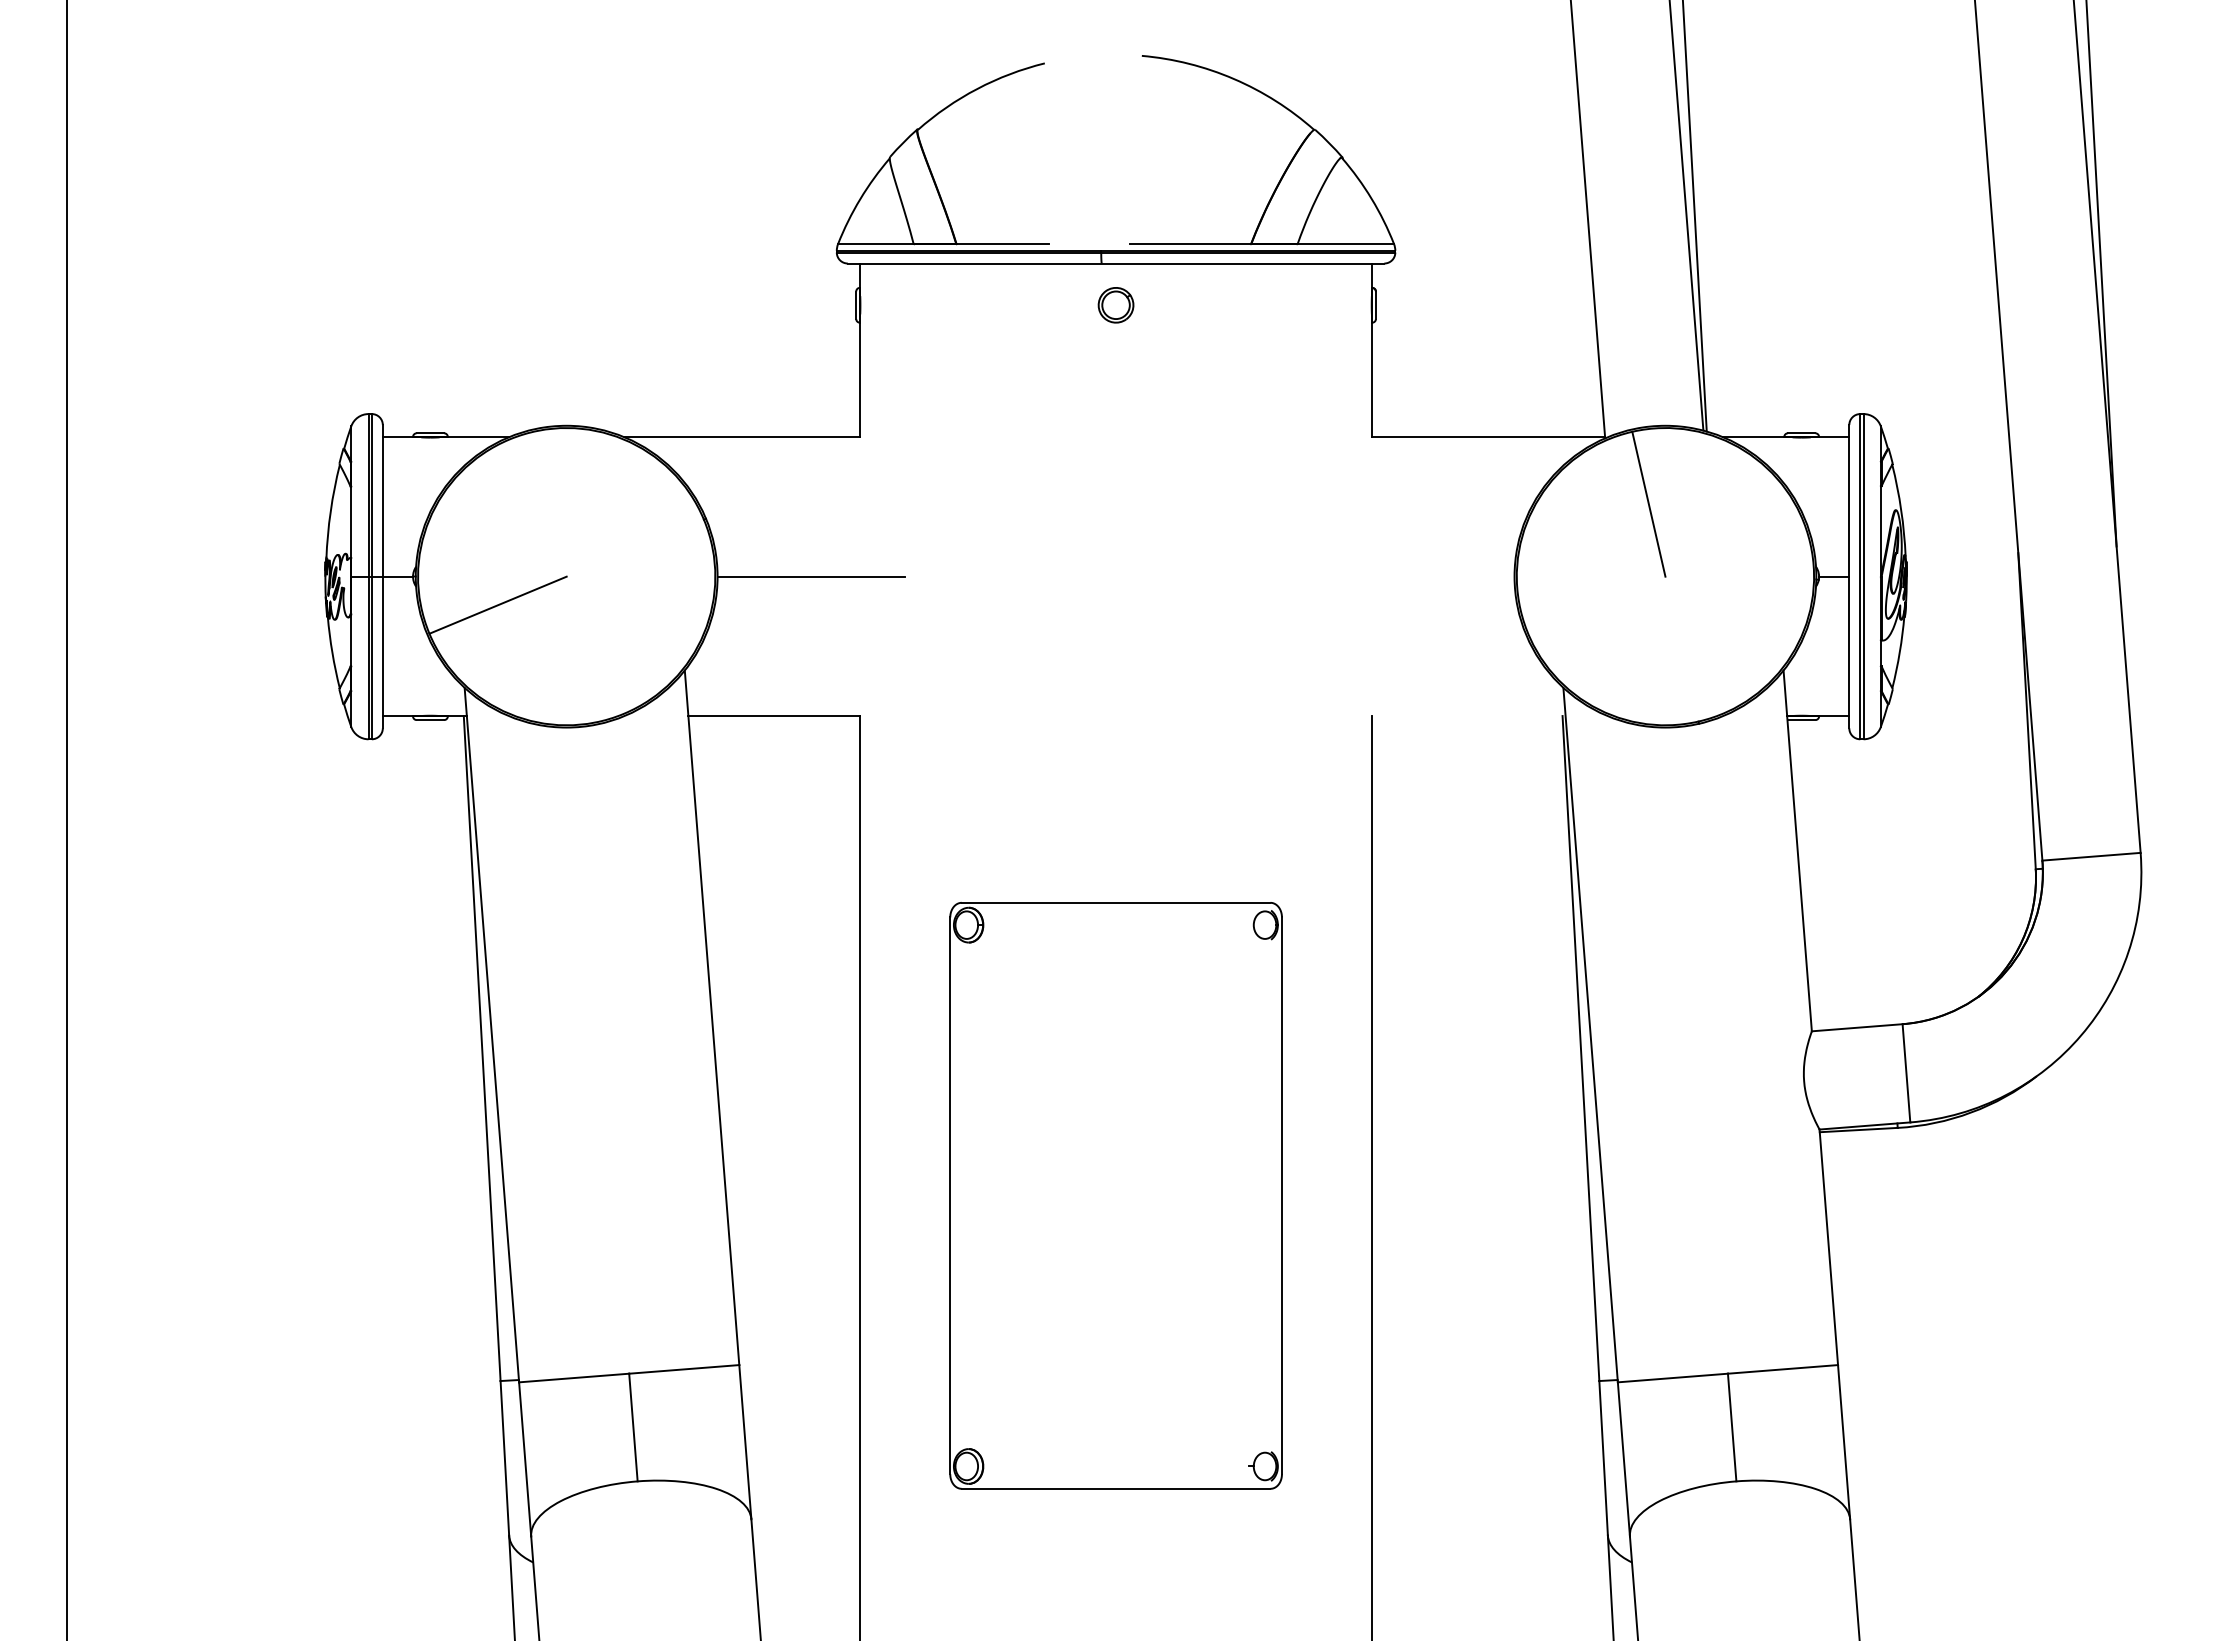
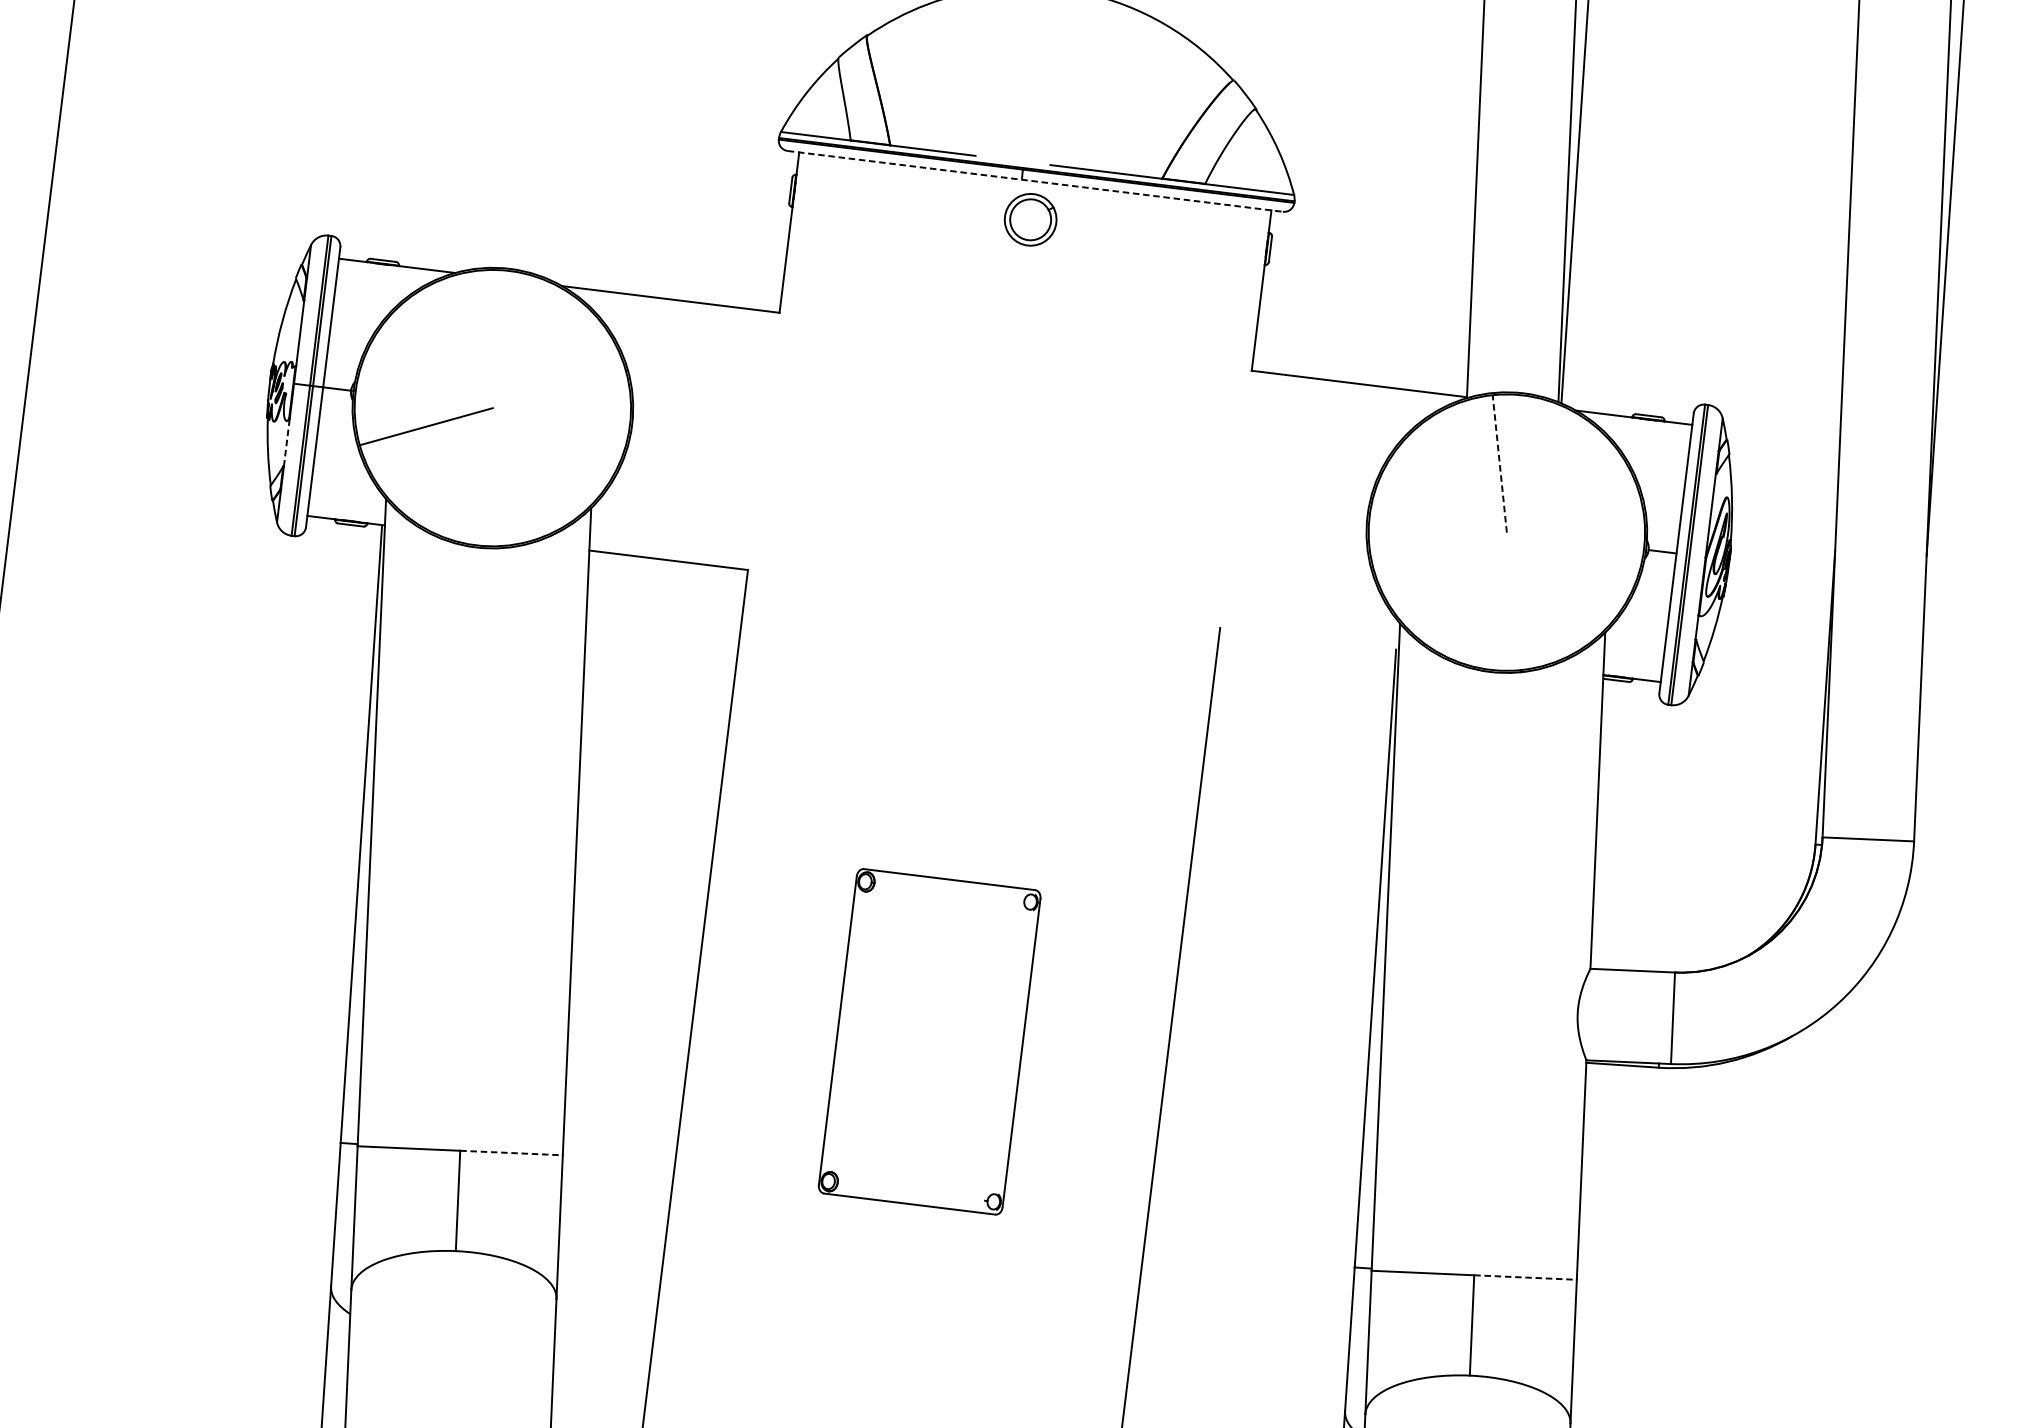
line: (1116, 263) -> (1035, 181), solid -> dashed
part: (1115, 305) -> (1030, 220), size x1.6
line: (1648, 503) -> (1499, 463), solid -> dashed
line: (811, 576) -> (718, 435), removed
line: (351, 639) -> (287, 441), solid -> dashed
part: (1115, 1195) -> (929, 1041), size x0.6
line: (684, 1369) -> (511, 1153), solid -> dashed
line: (1783, 1369) -> (1525, 1277), solid -> dashed

